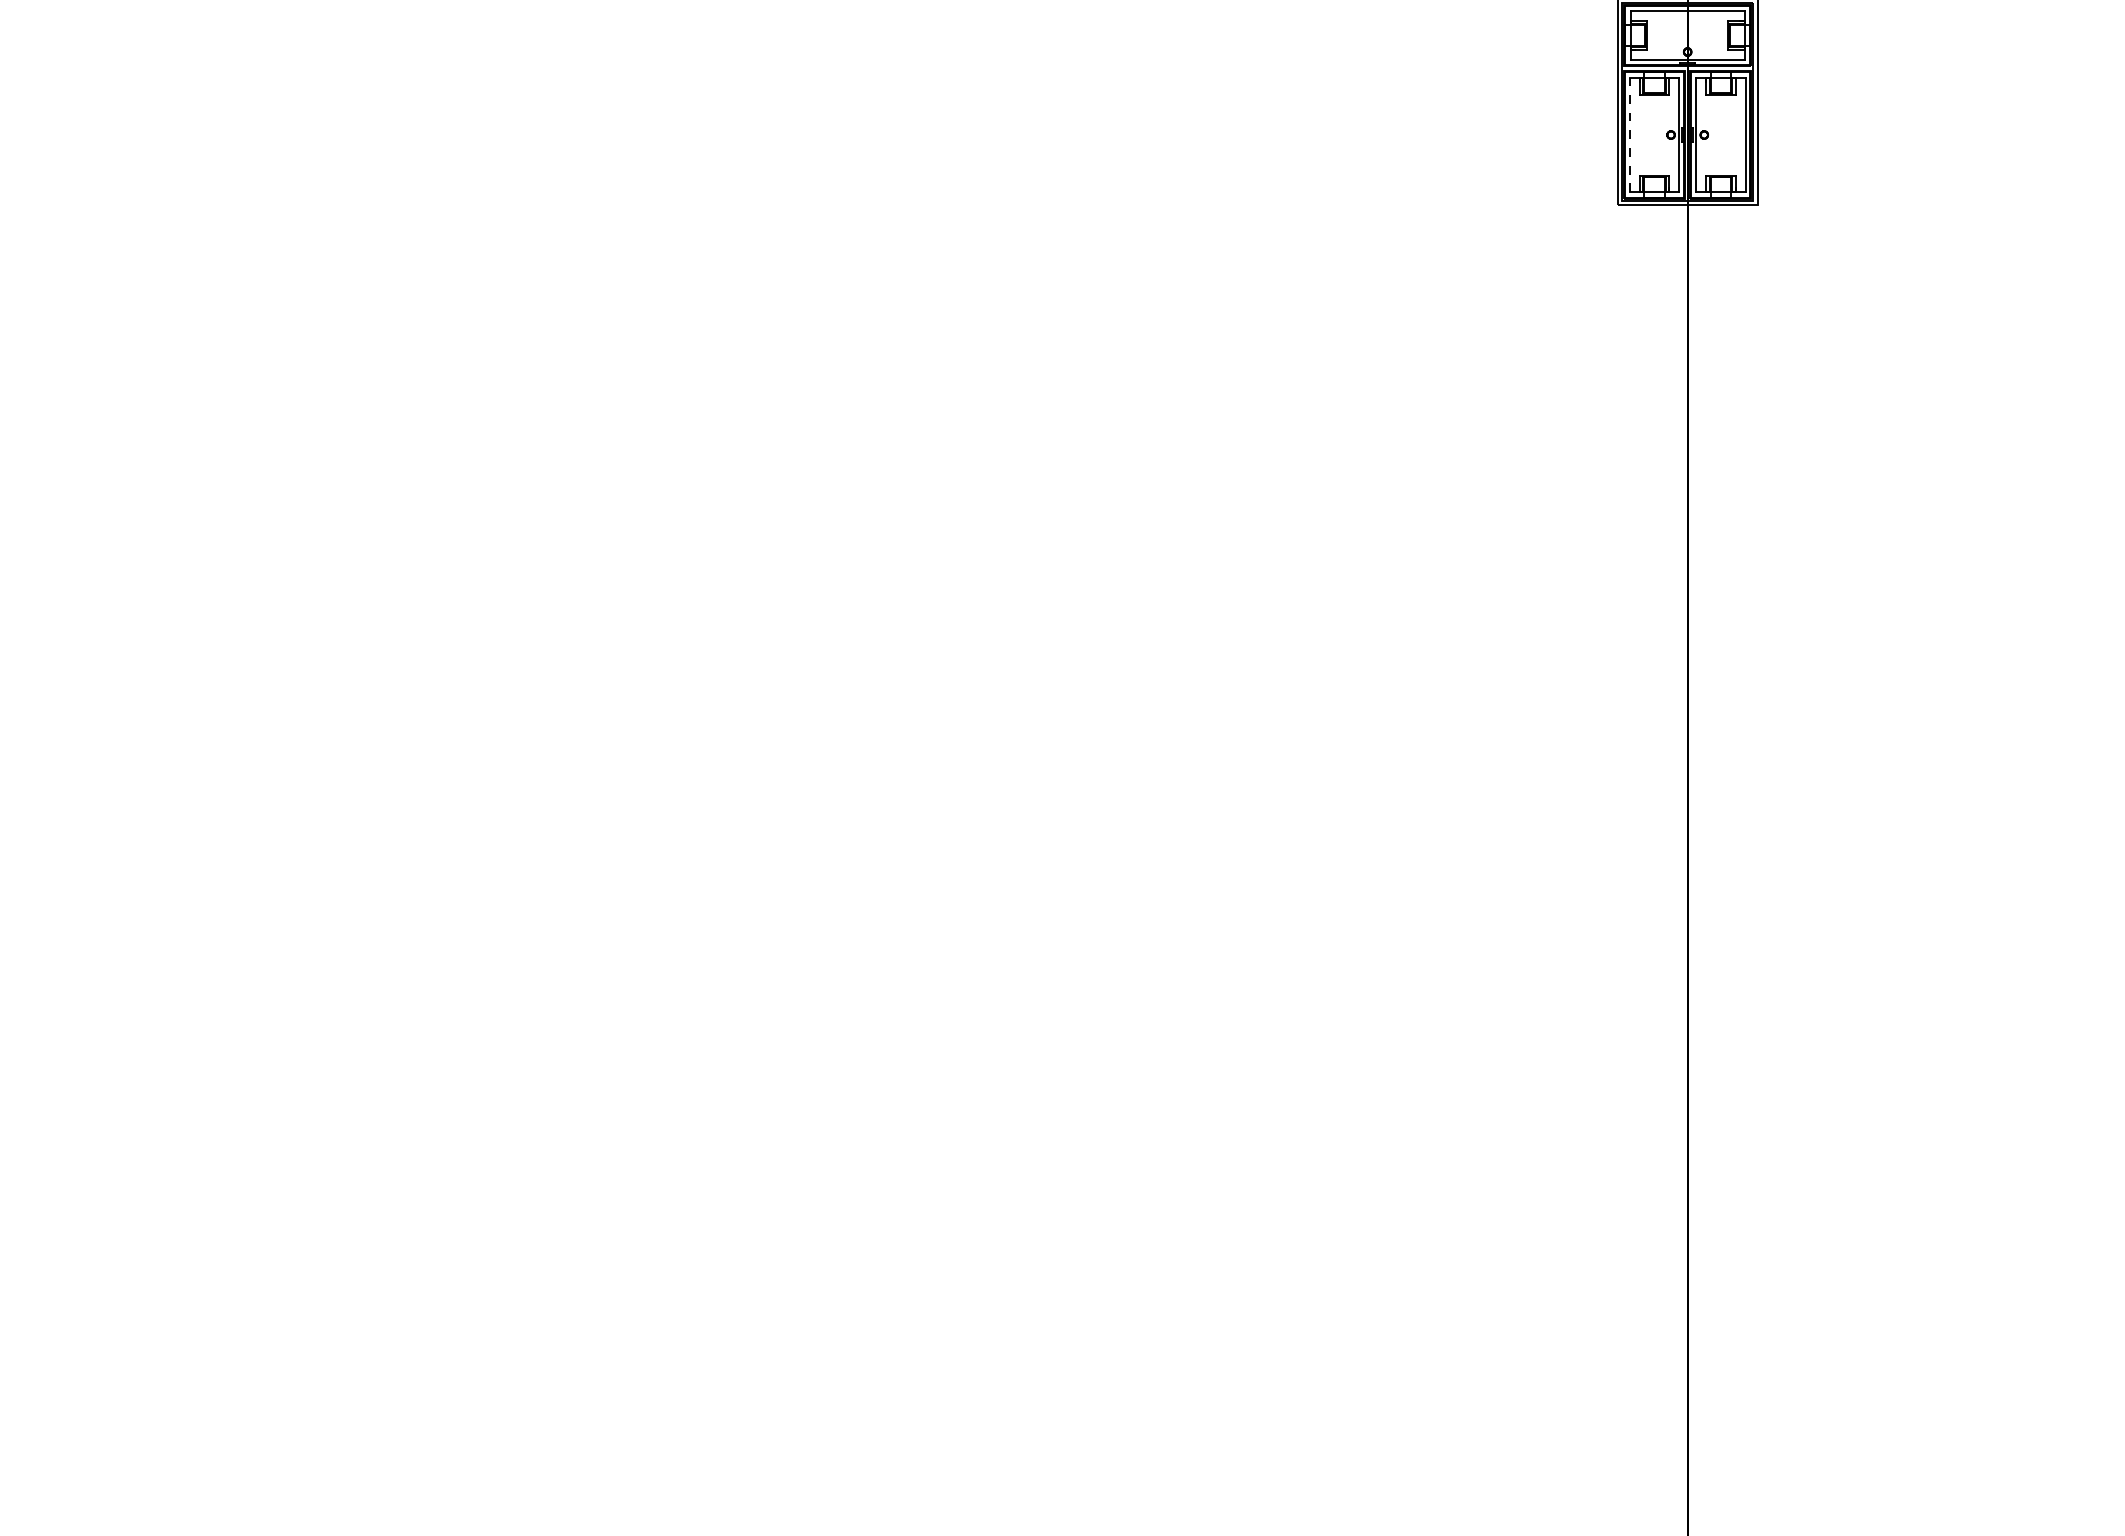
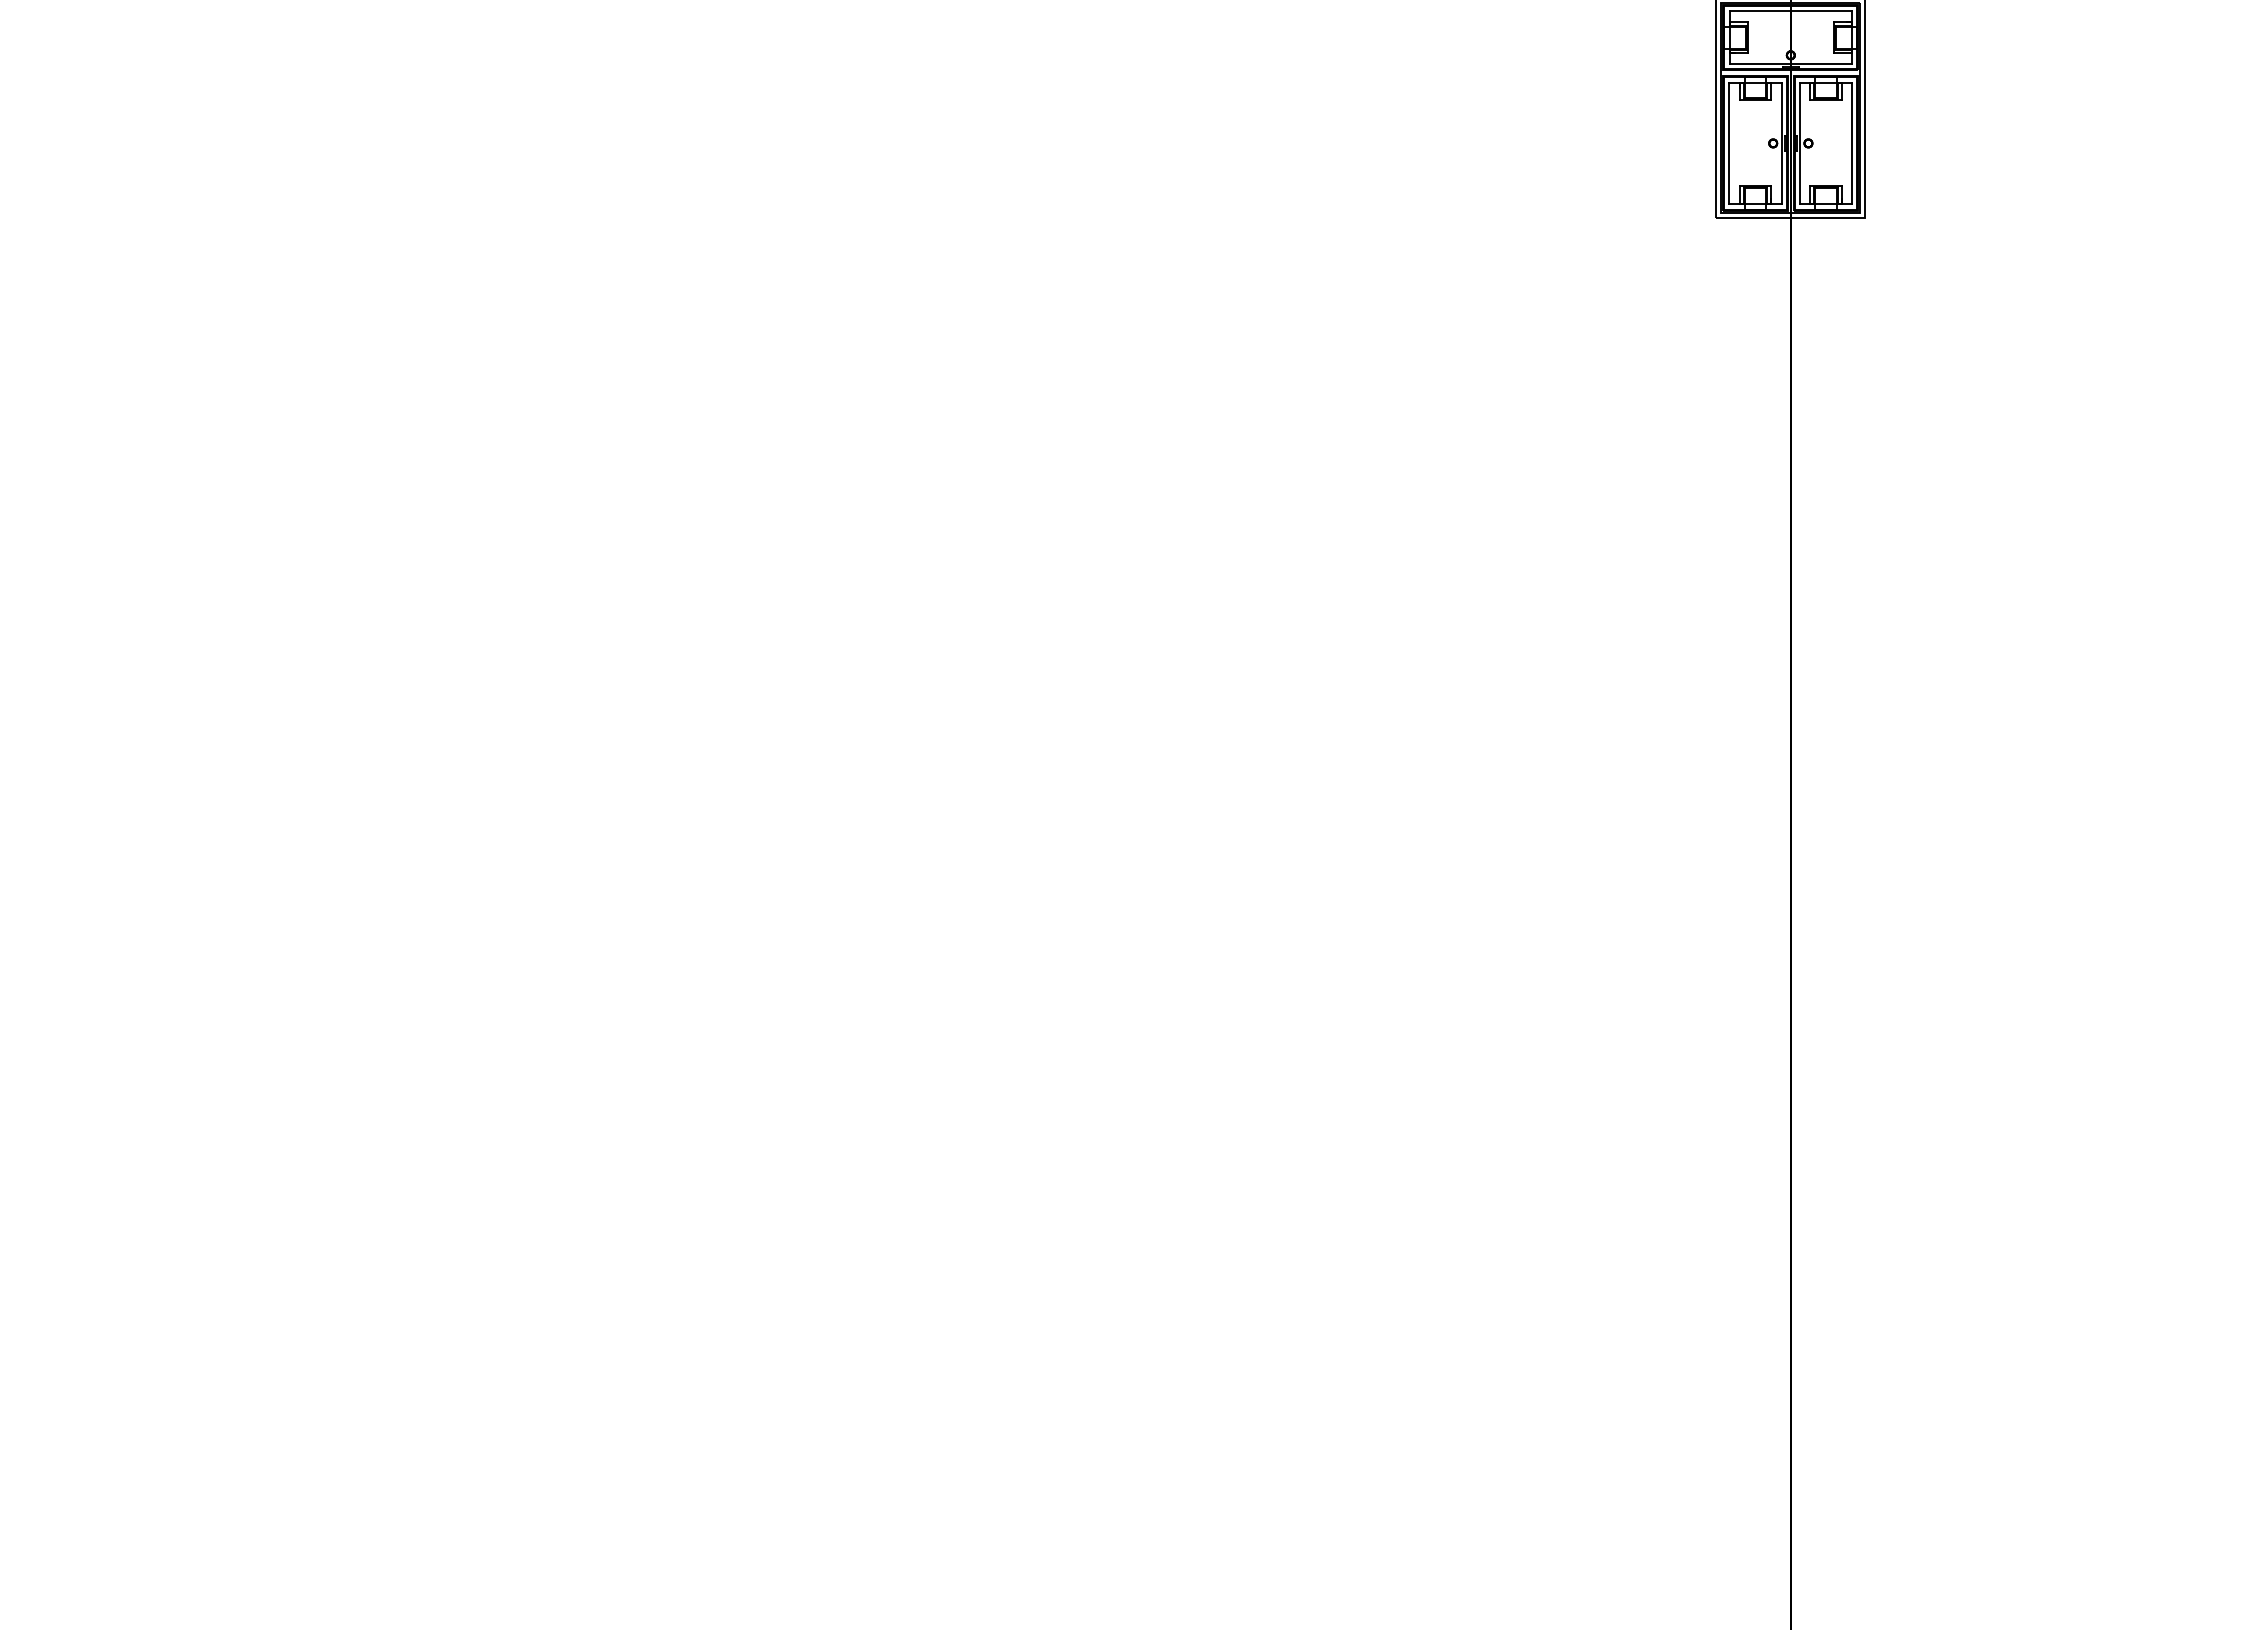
line: (1629, 135) -> (1729, 143), dashed -> solid

